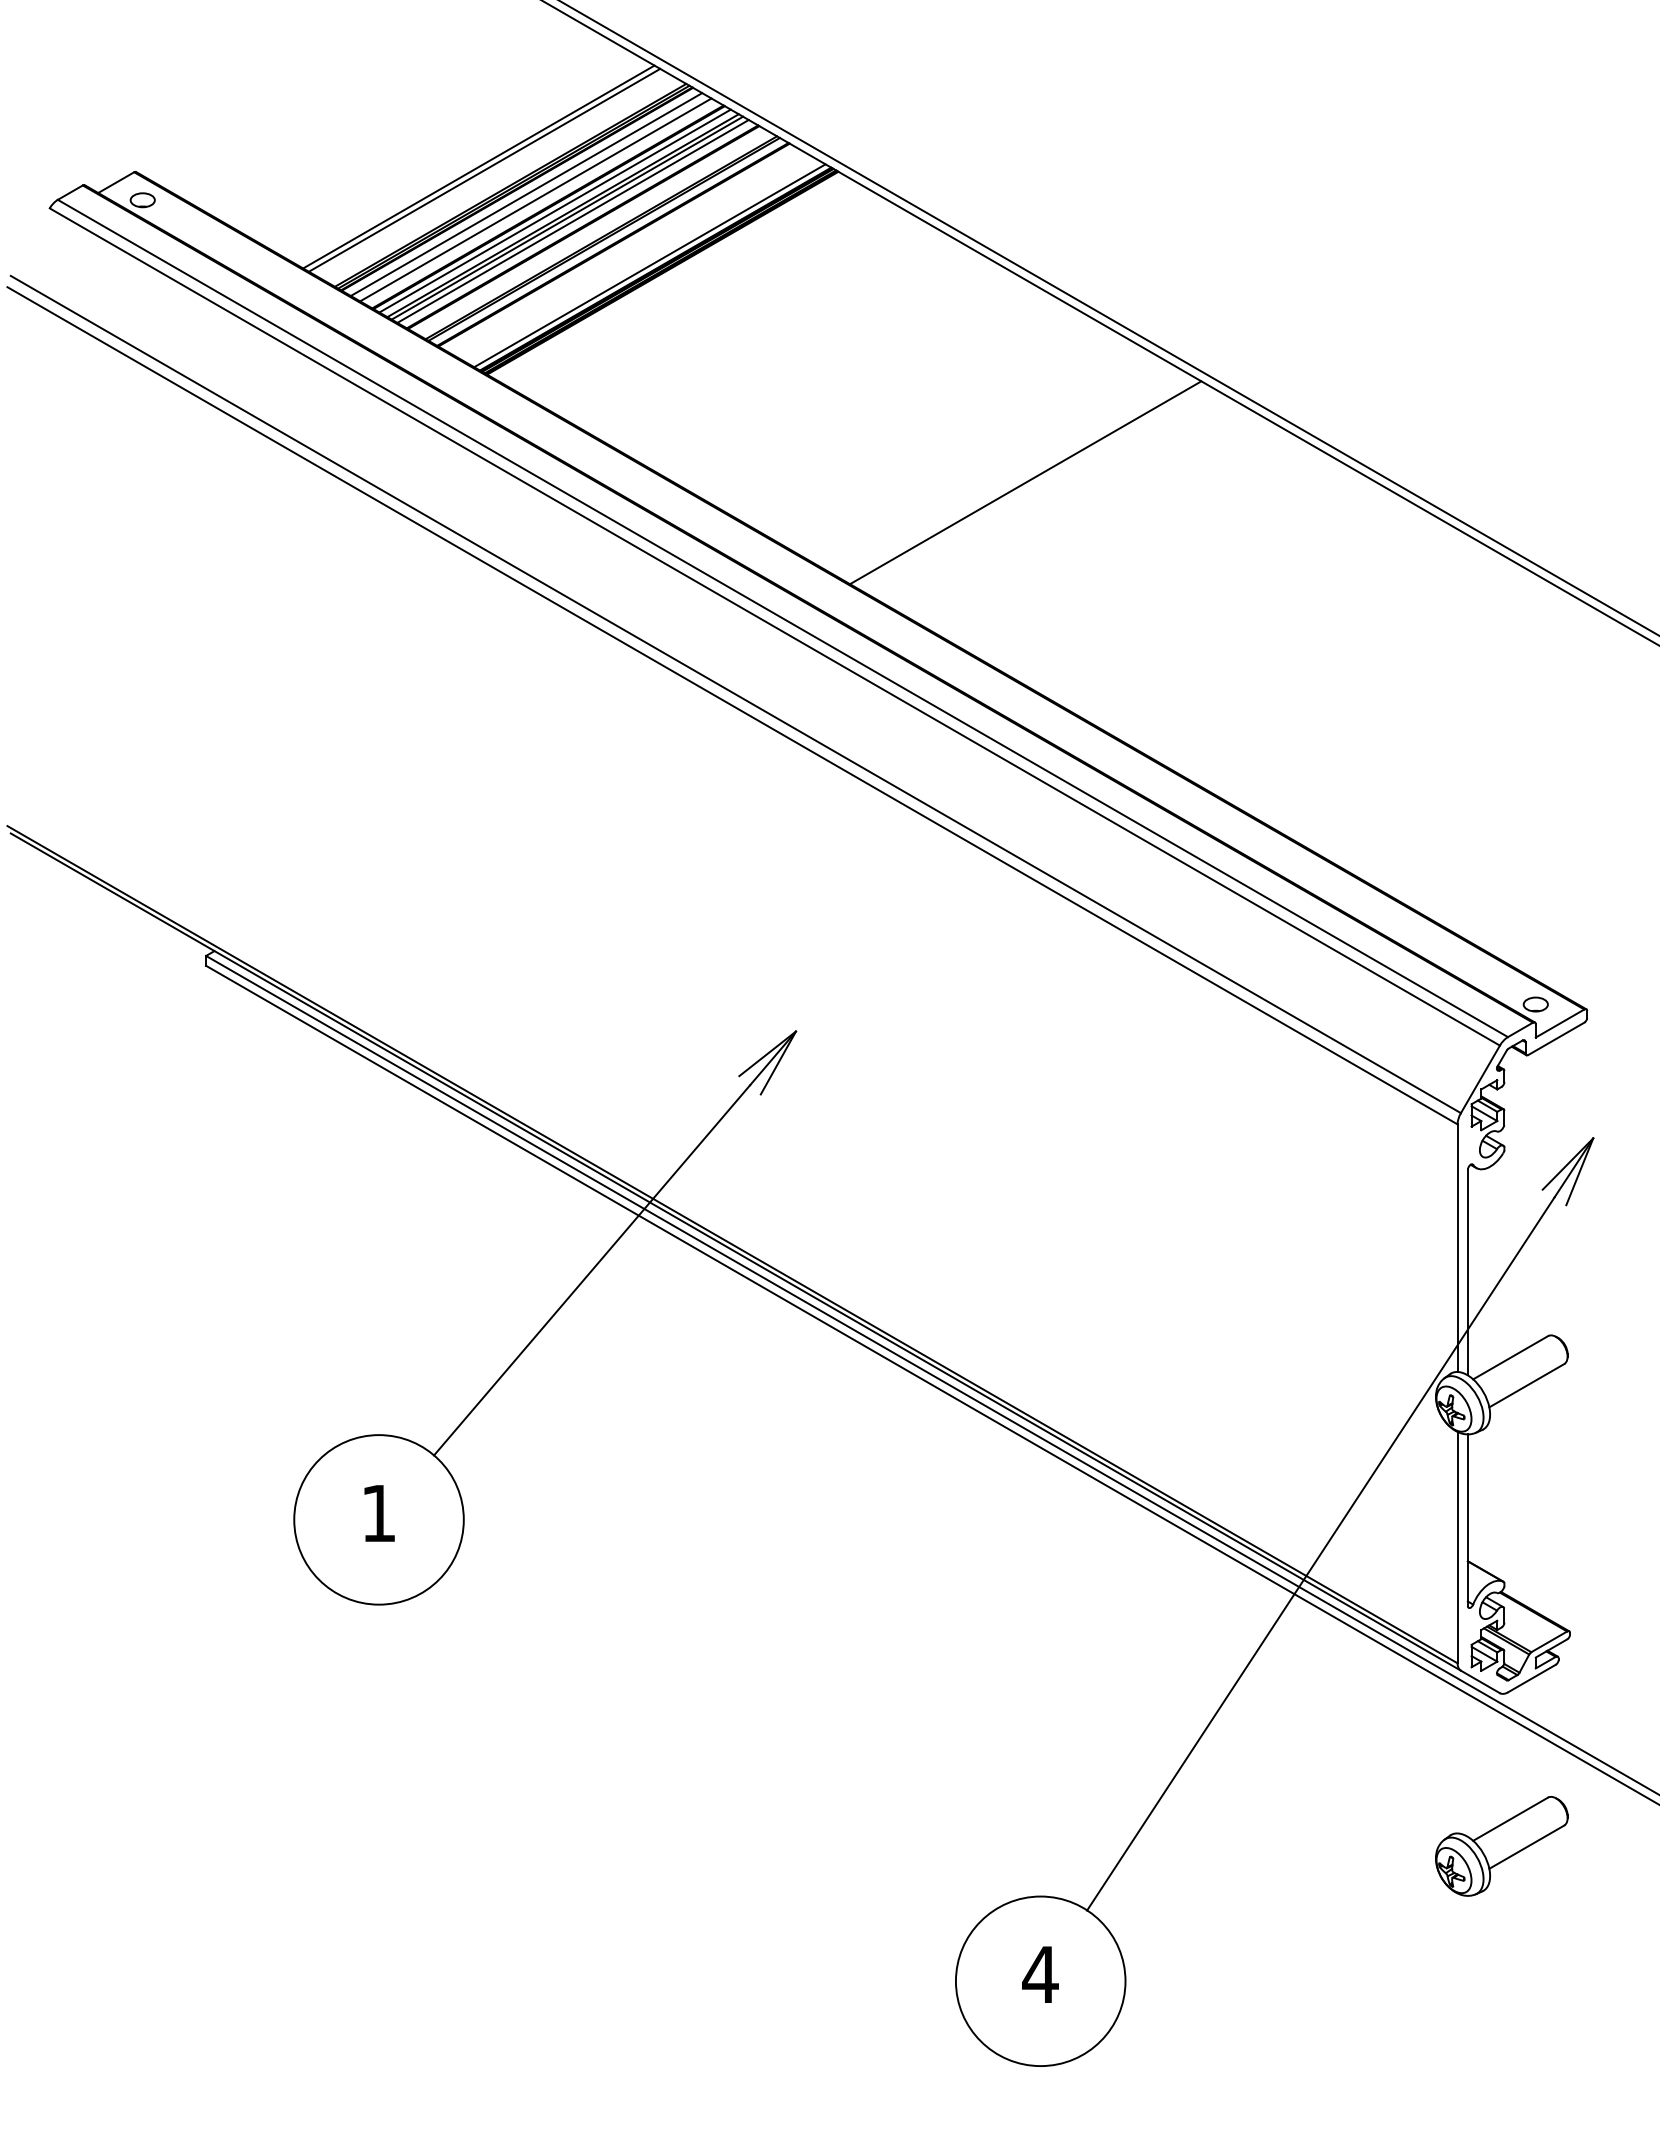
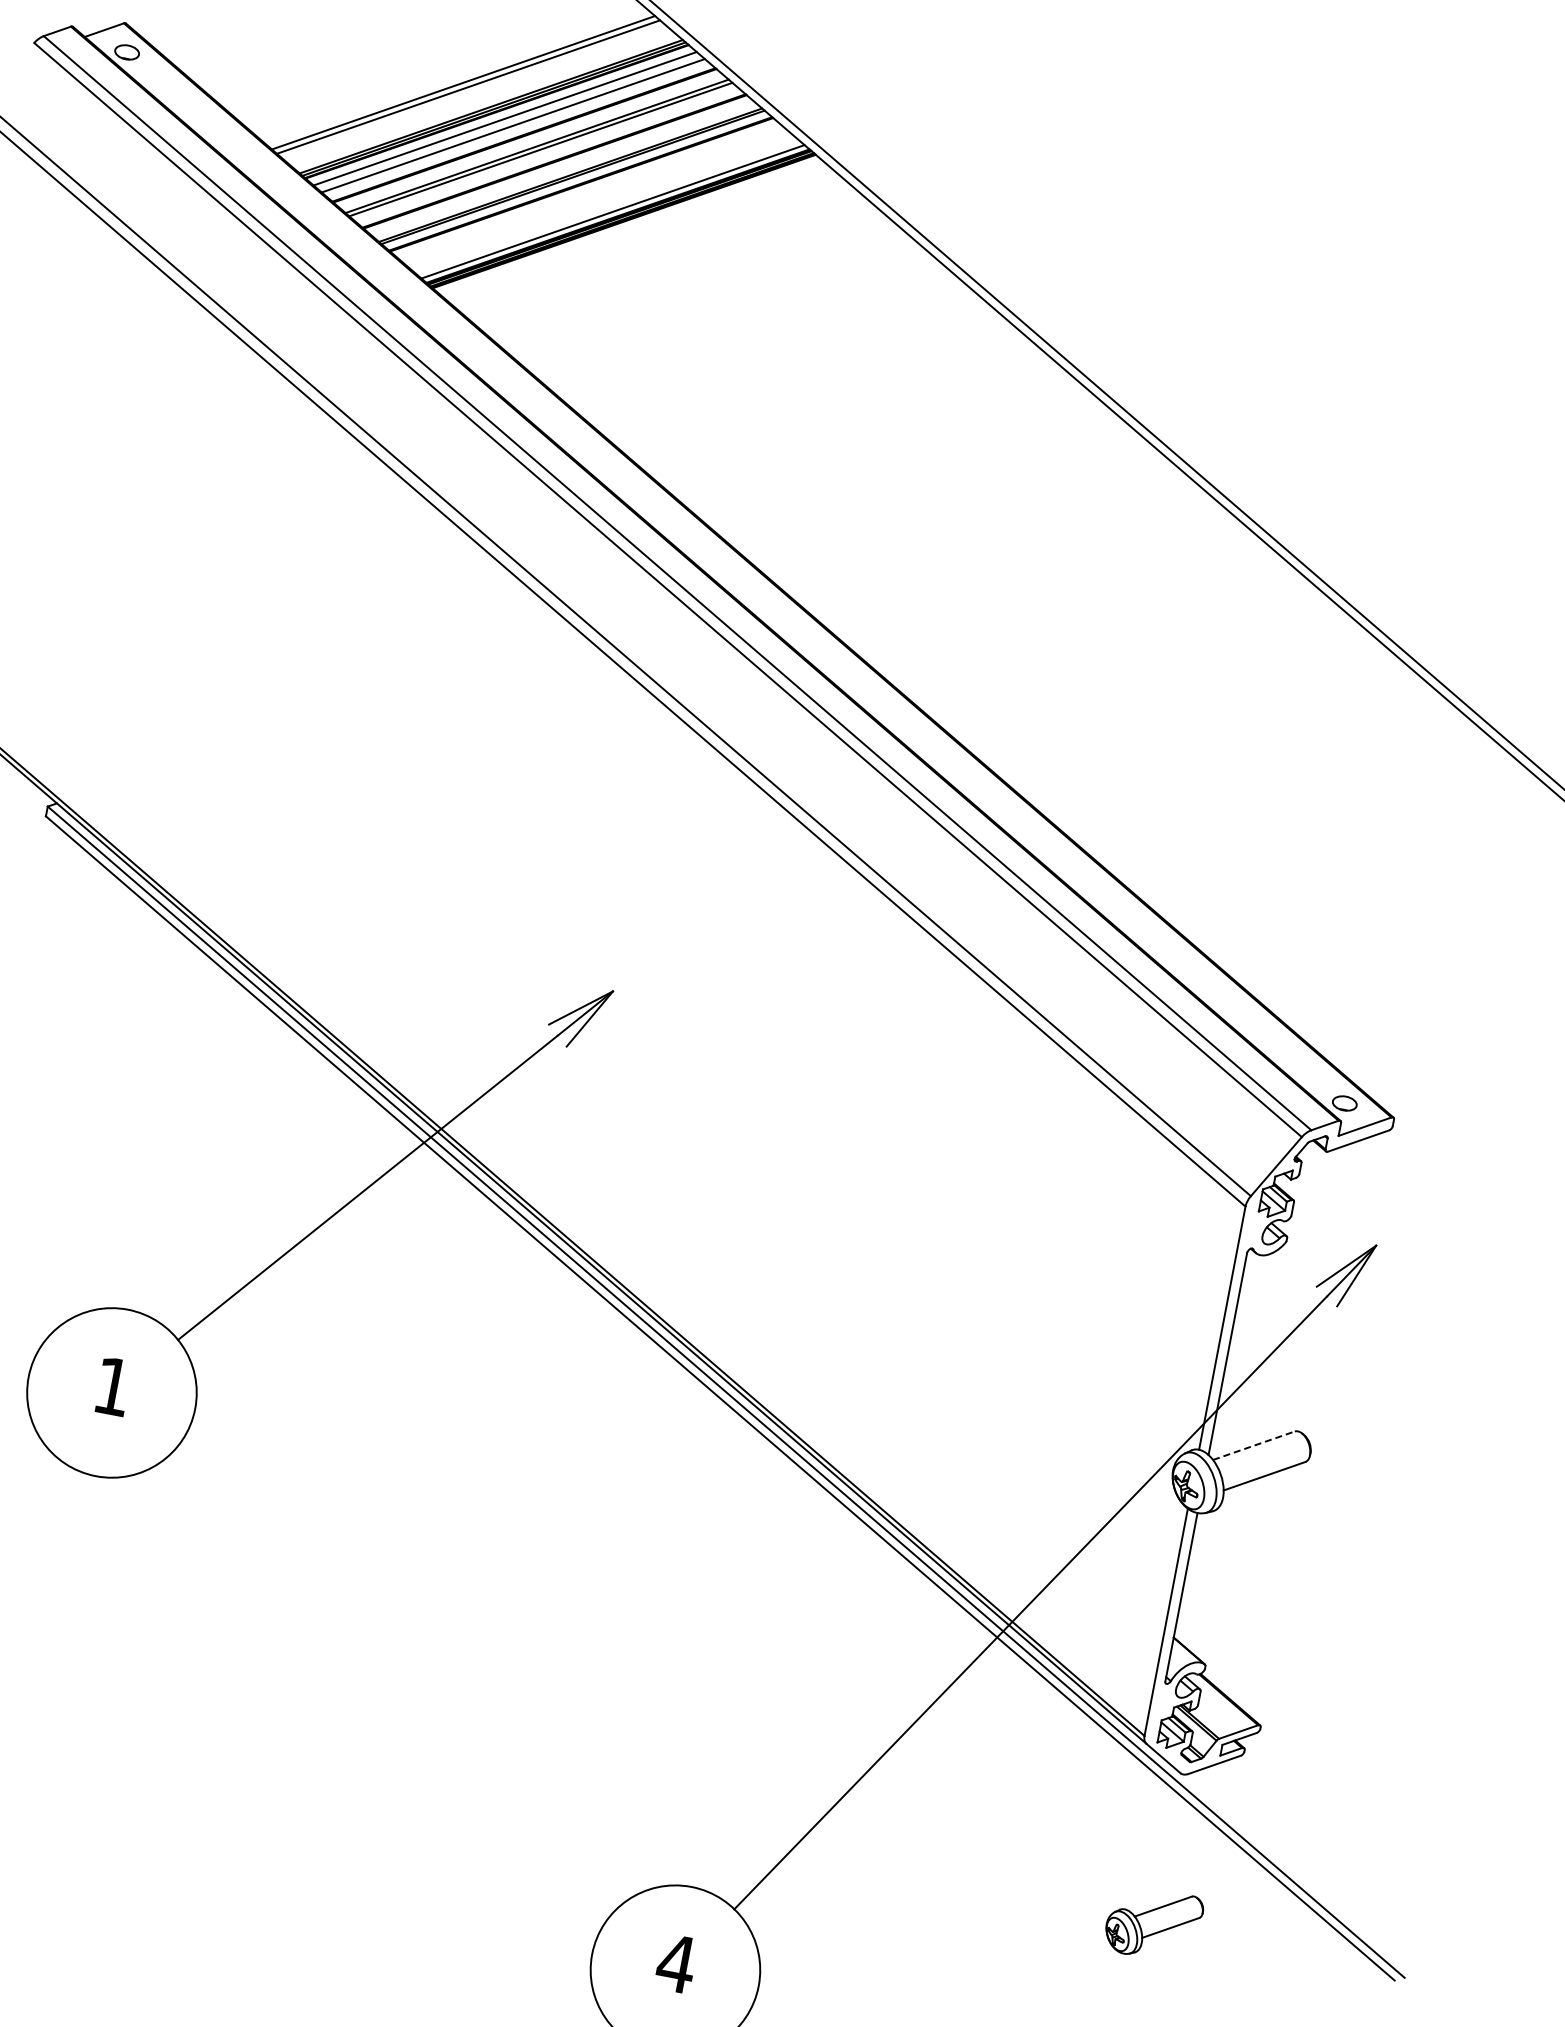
line: (554, 210) -> (529, 139), removed
line: (572, 221) -> (545, 153), removed
line: (1025, 482) -> (941, 495), removed
line: (1511, 1357) -> (1254, 1445), solid -> dashed
part: (1501, 1846) -> (1153, 1924), size x0.7

